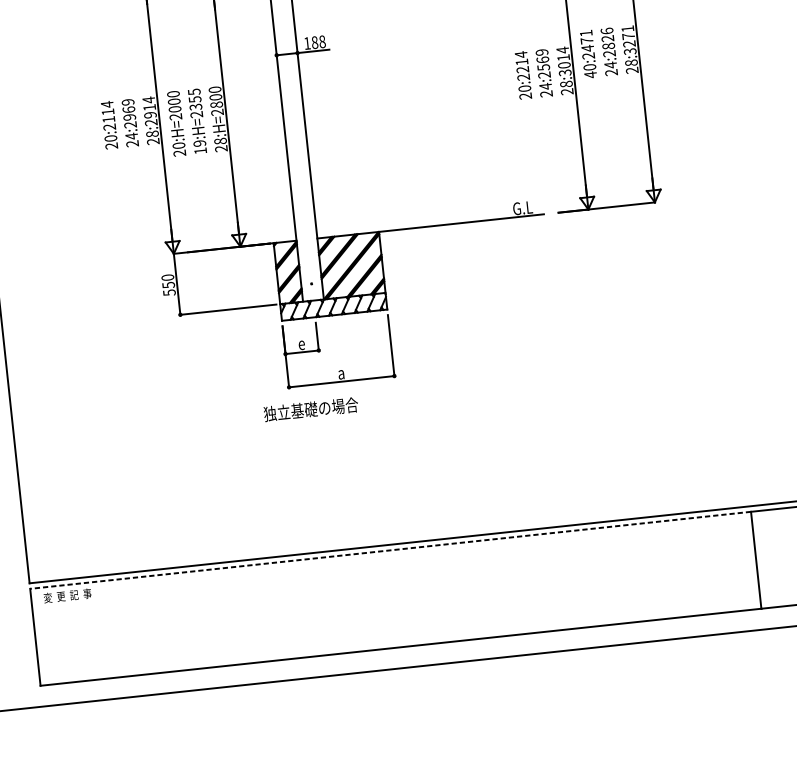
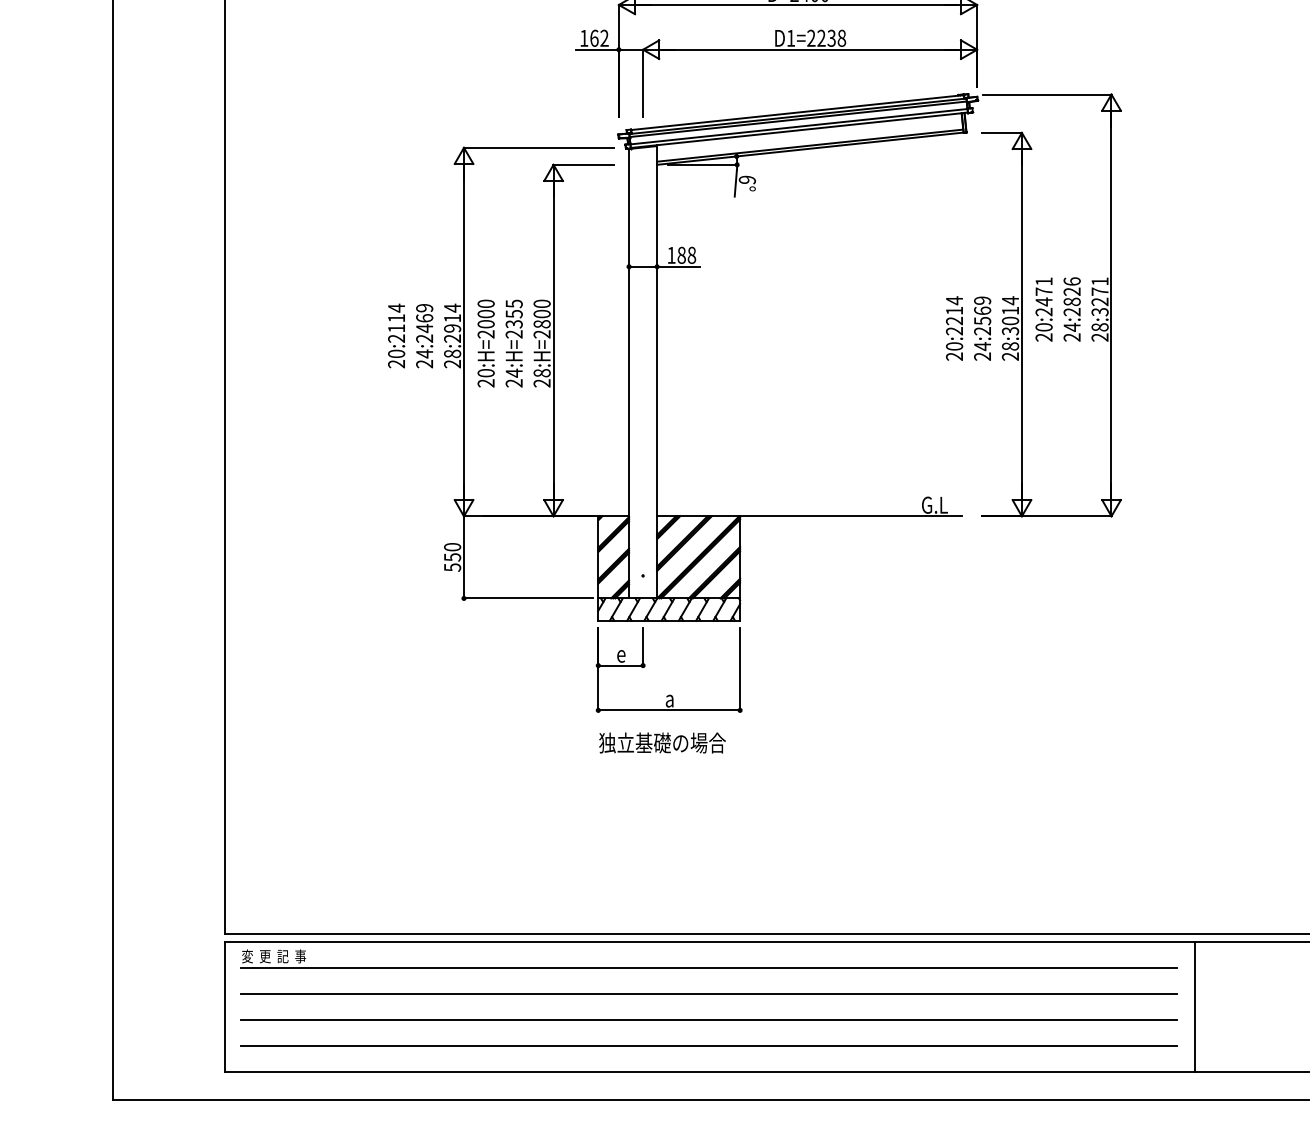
text: (590, 74) -> (1043, 337), 40:2471 -> 20:2471
text: (129, 117) -> (424, 328), 24:2969 -> 24:2469
text: (199, 146) -> (513, 377), 19:H=2355 -> 24:H=2355
text: (311, 409) -> (662, 742), moved
line: (390, 550) -> (709, 941), dashed -> solid
line: (391, 569) -> (708, 967), added
line: (393, 588) -> (708, 993), added
line: (395, 608) -> (708, 1019), added
line: (397, 628) -> (708, 1046), added

